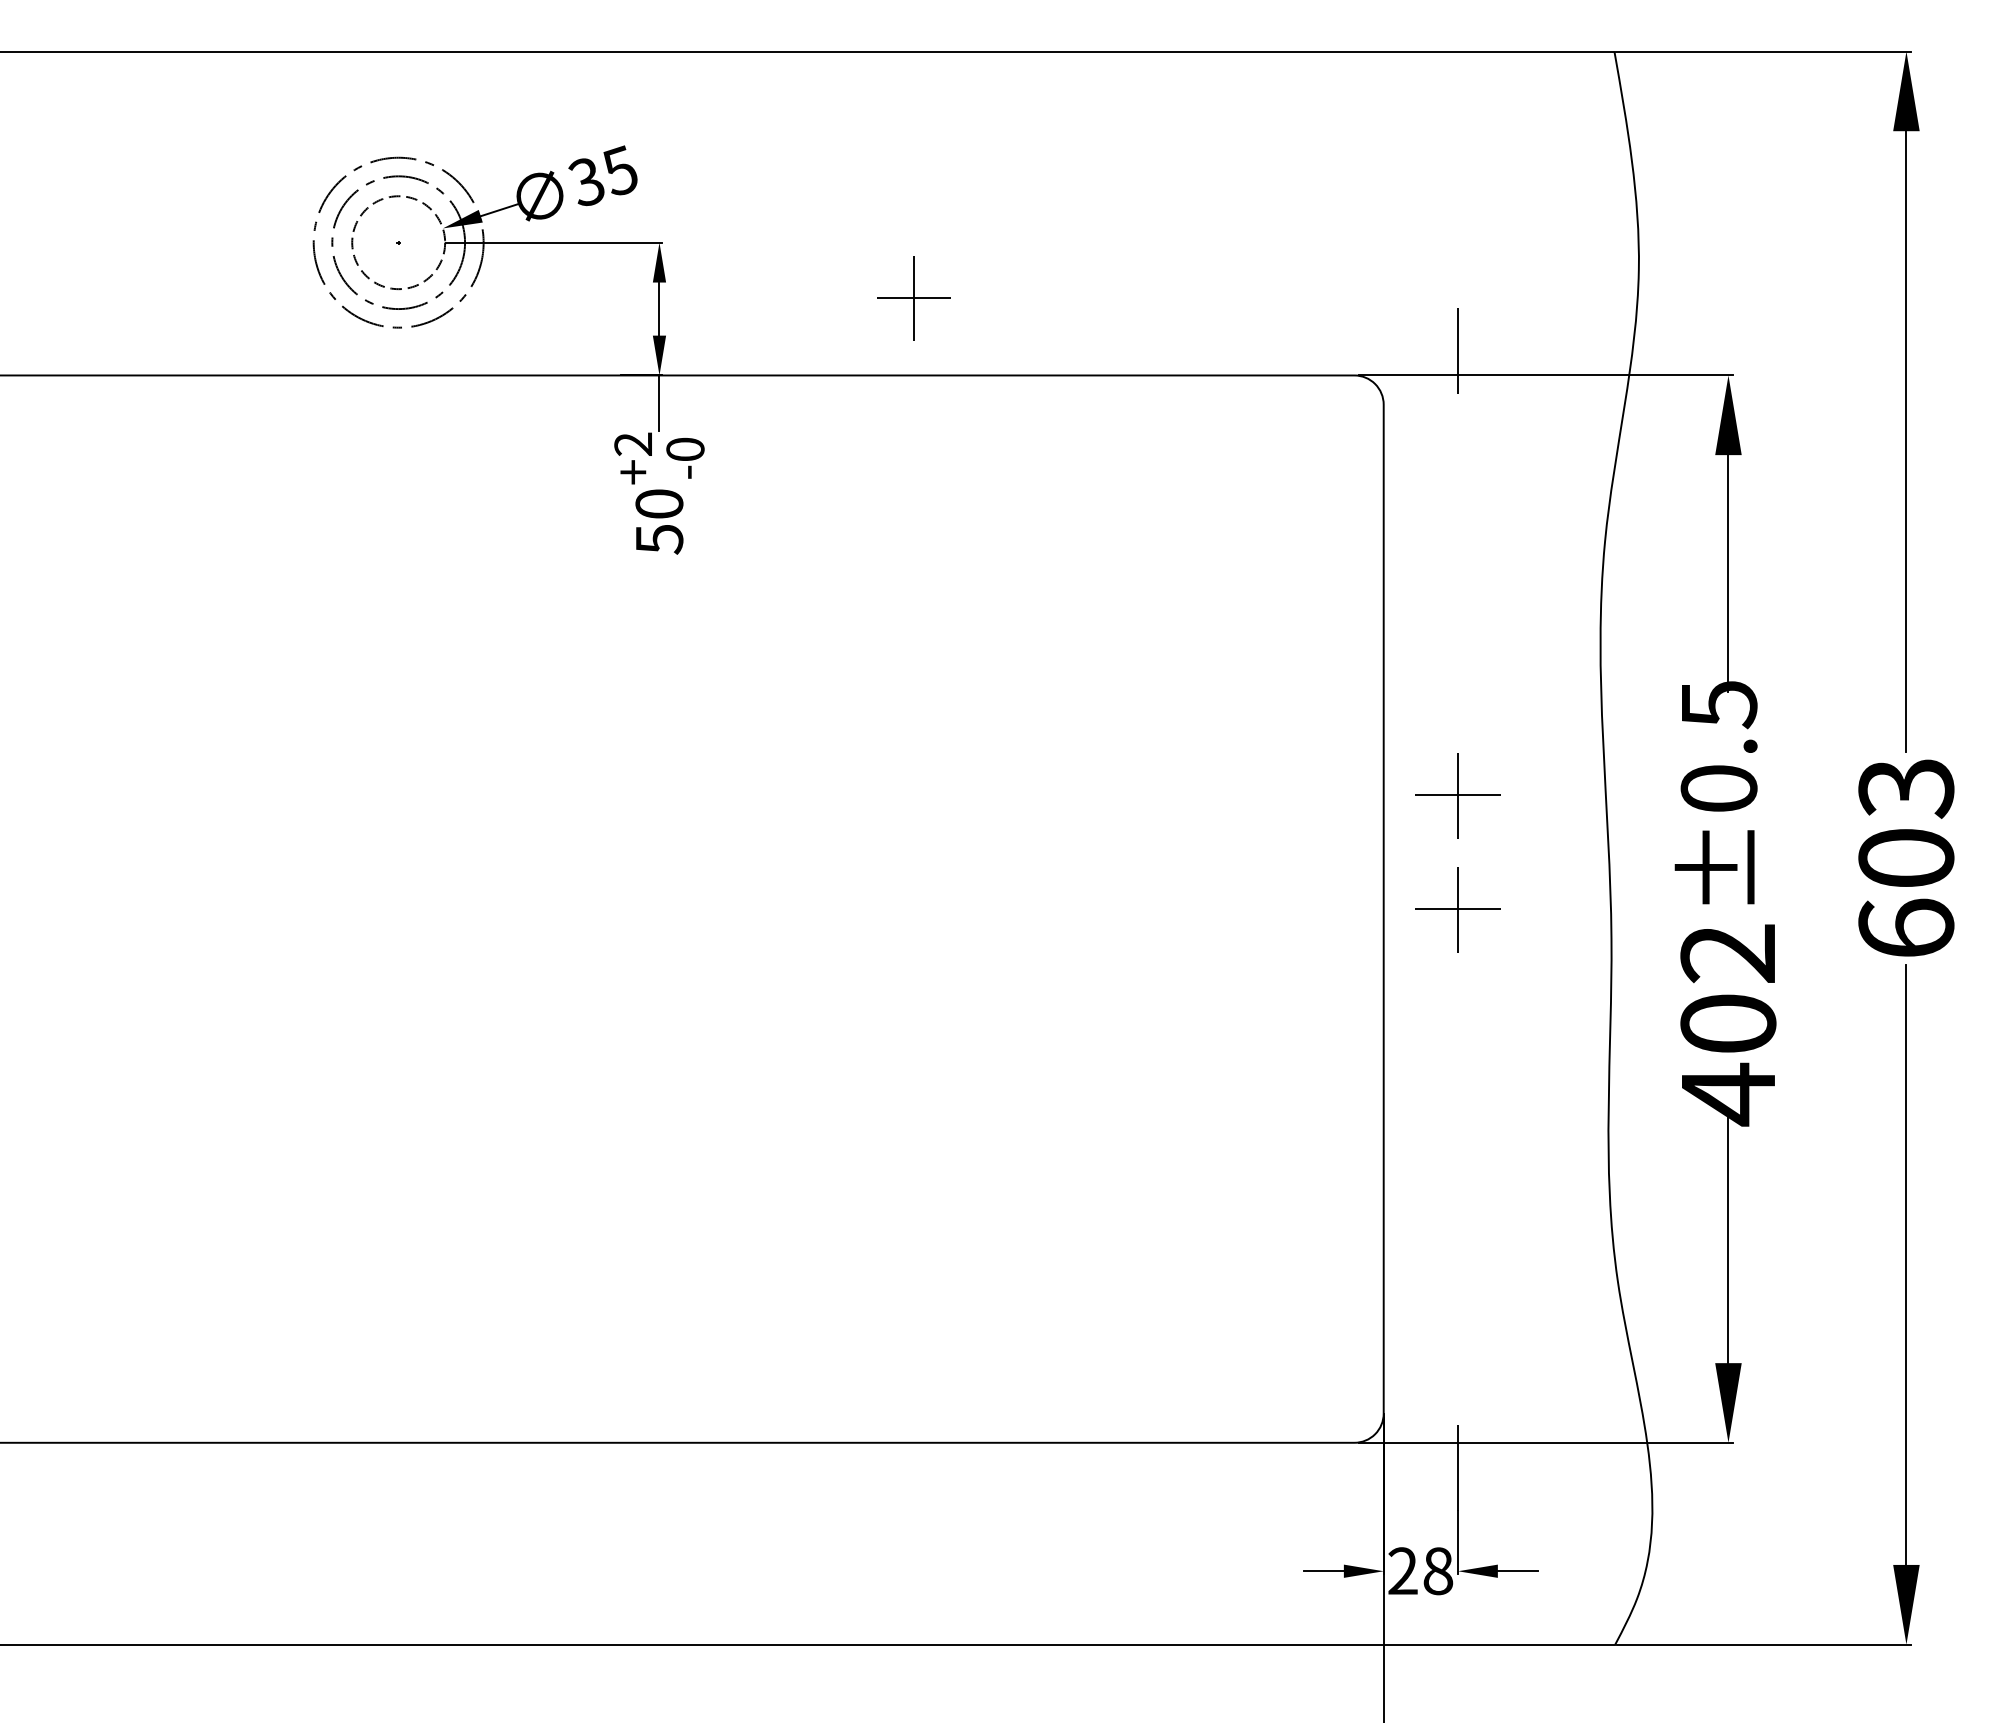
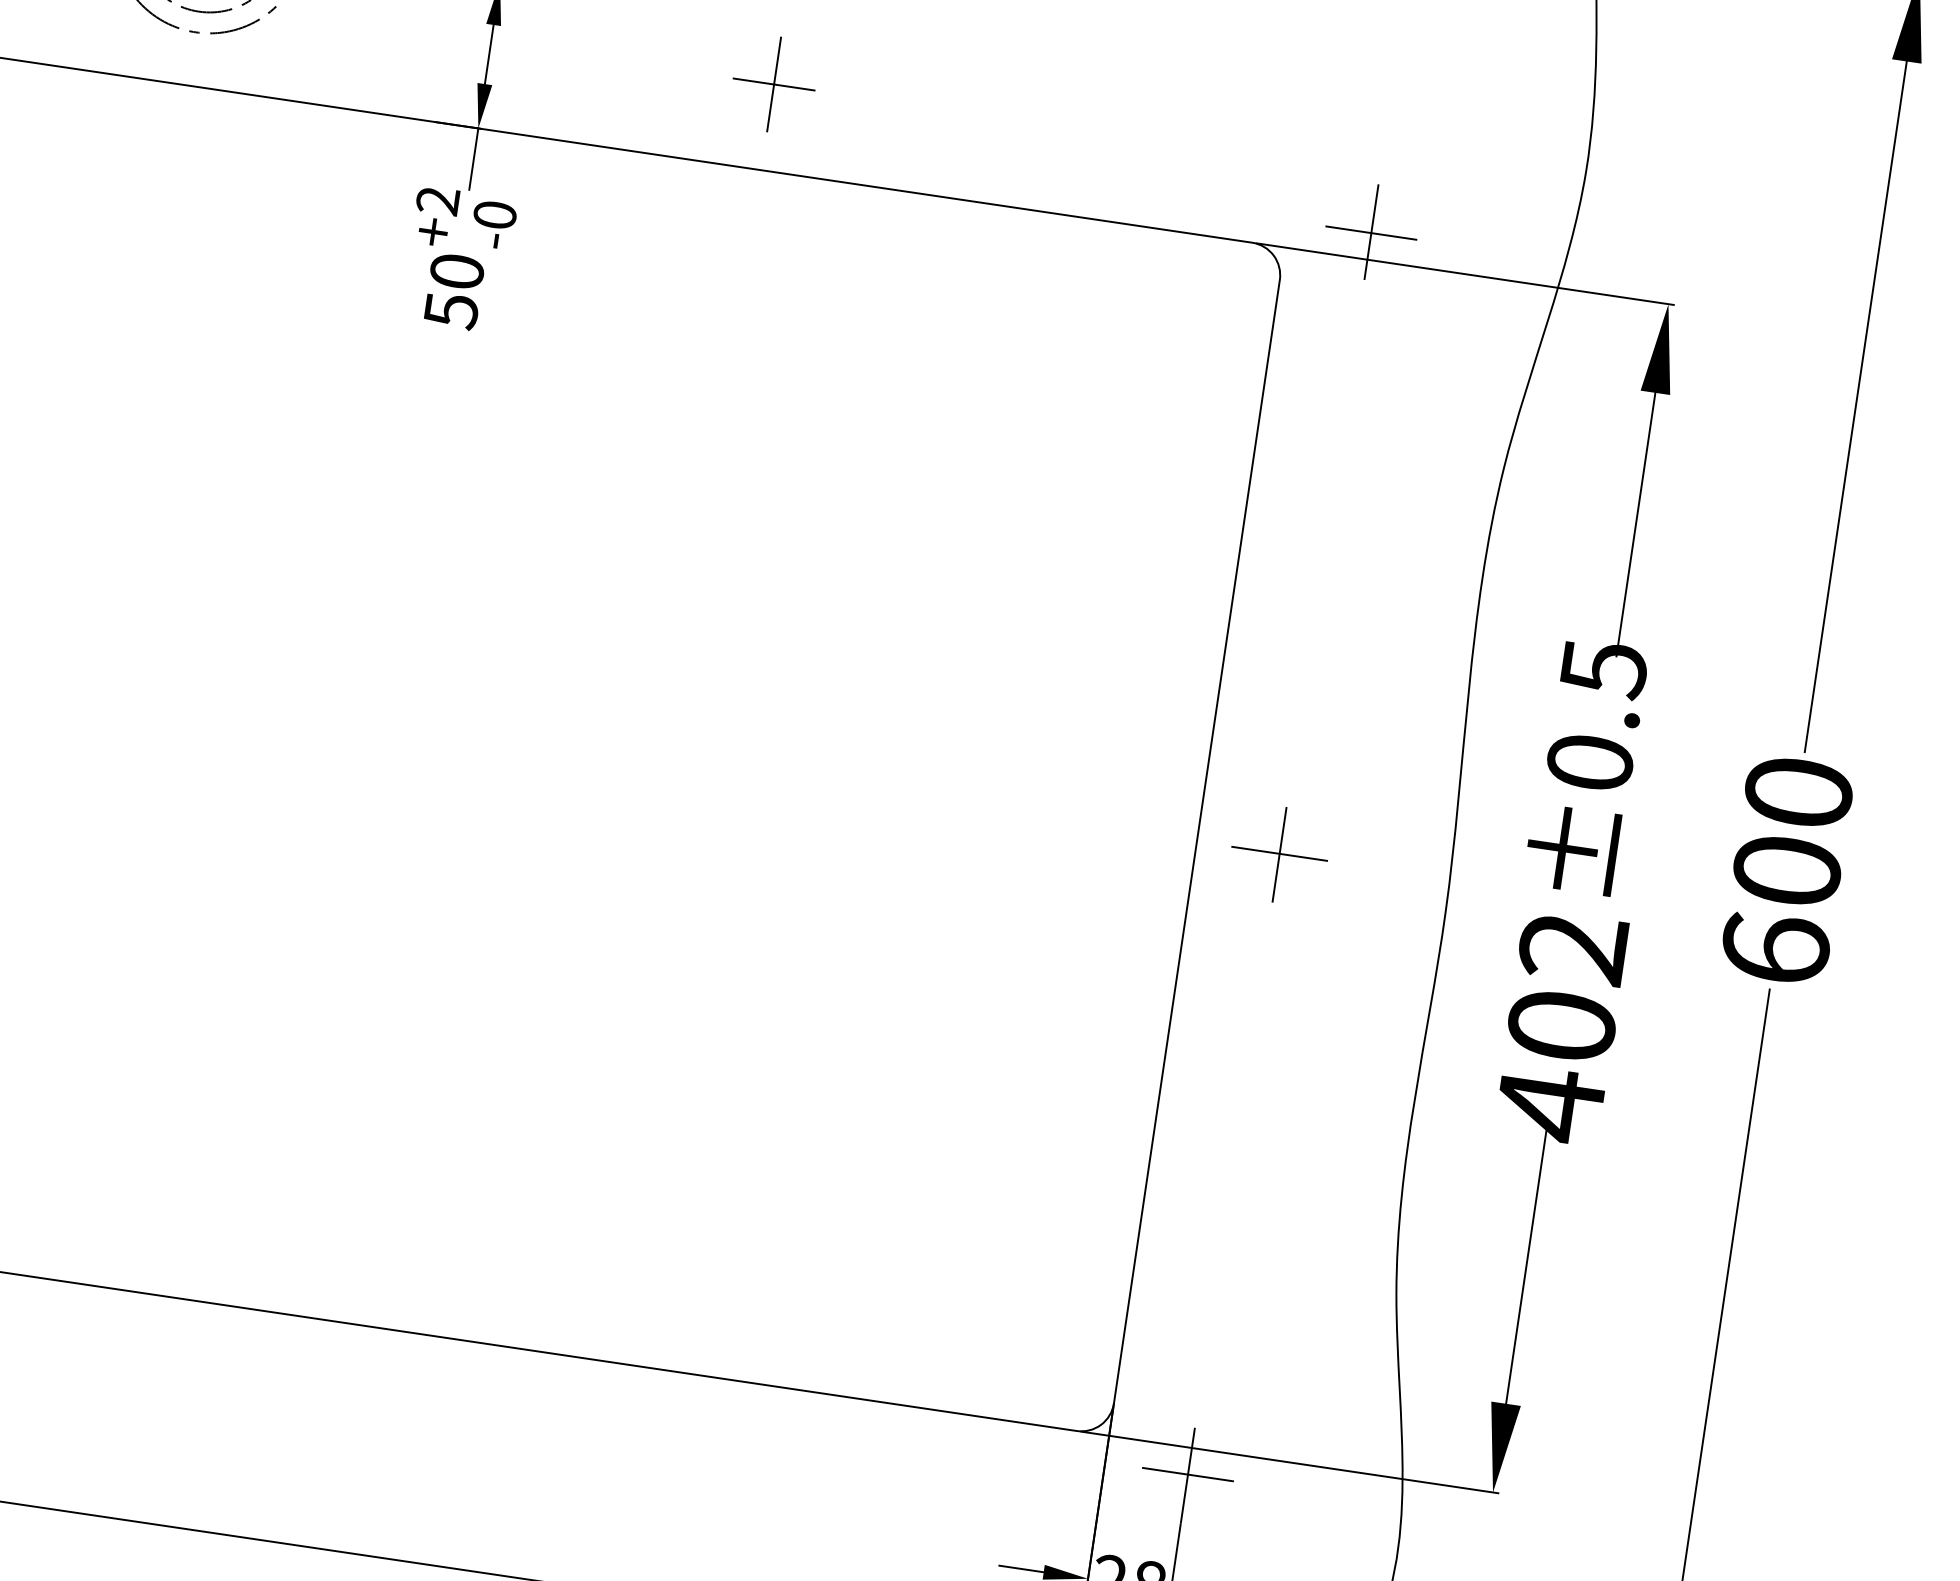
line: (1457, 351) -> (1370, 232), added
text: (1906, 788) -> (1798, 793), 603 -> 600
part: (1457, 795) -> (1297, 727), removed
line: (1457, 1466) -> (1187, 1474), added

